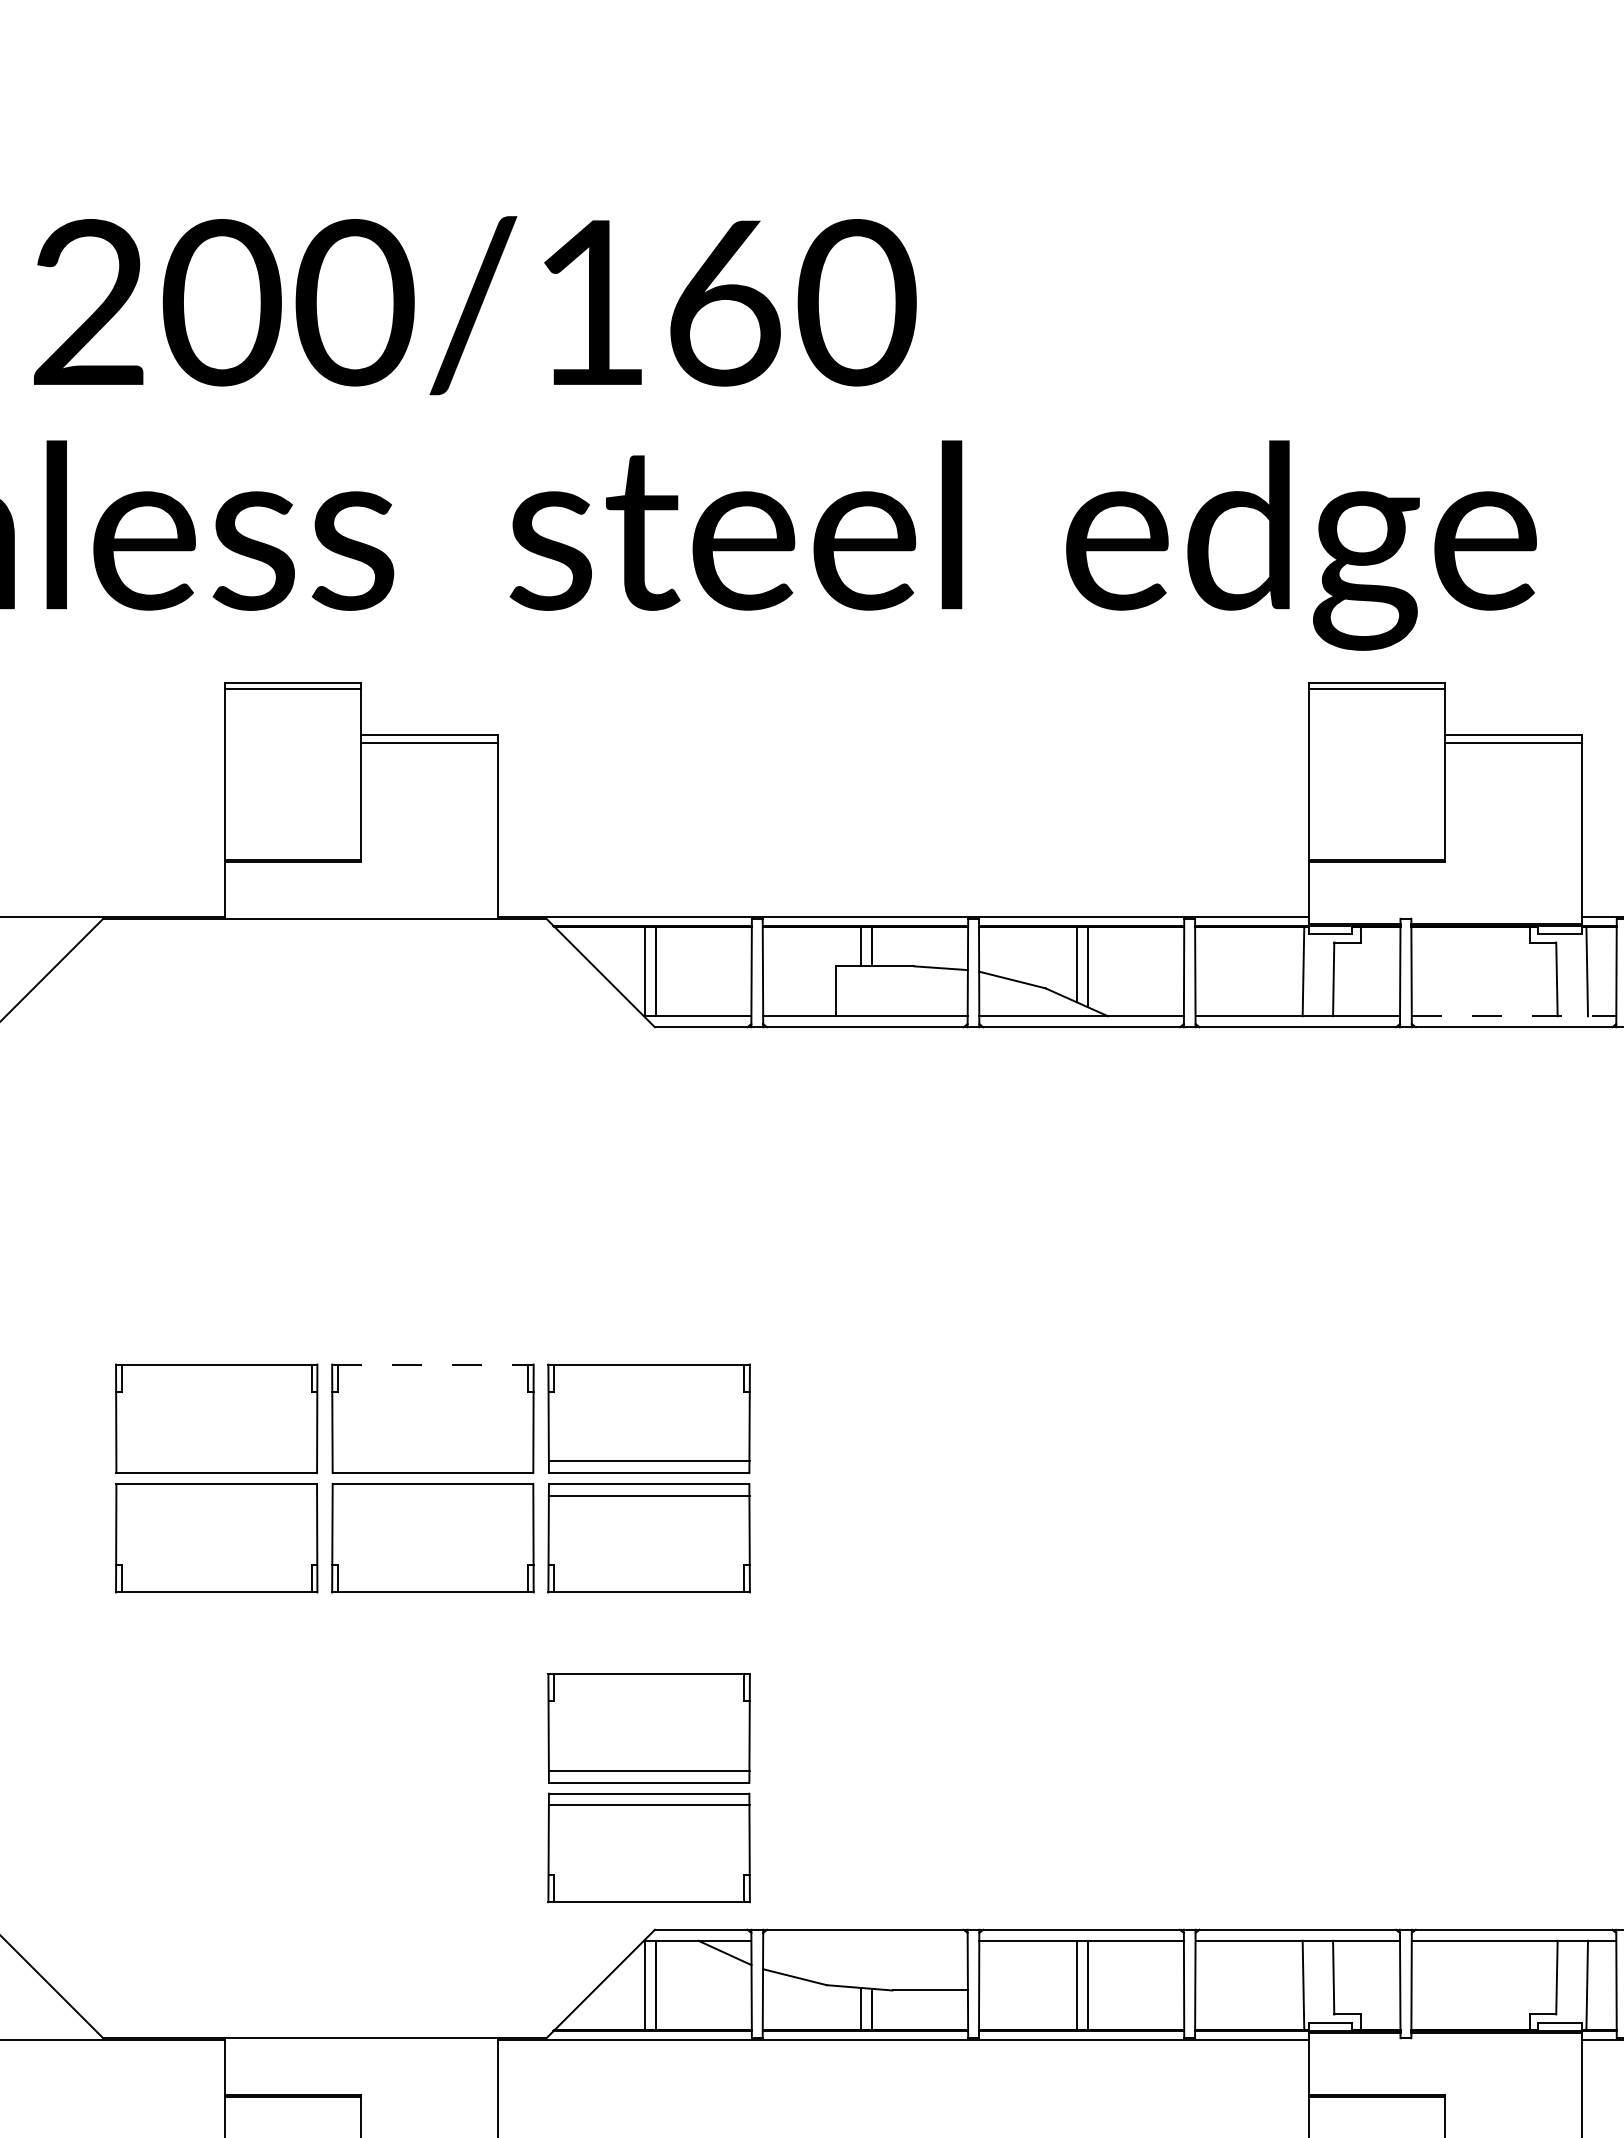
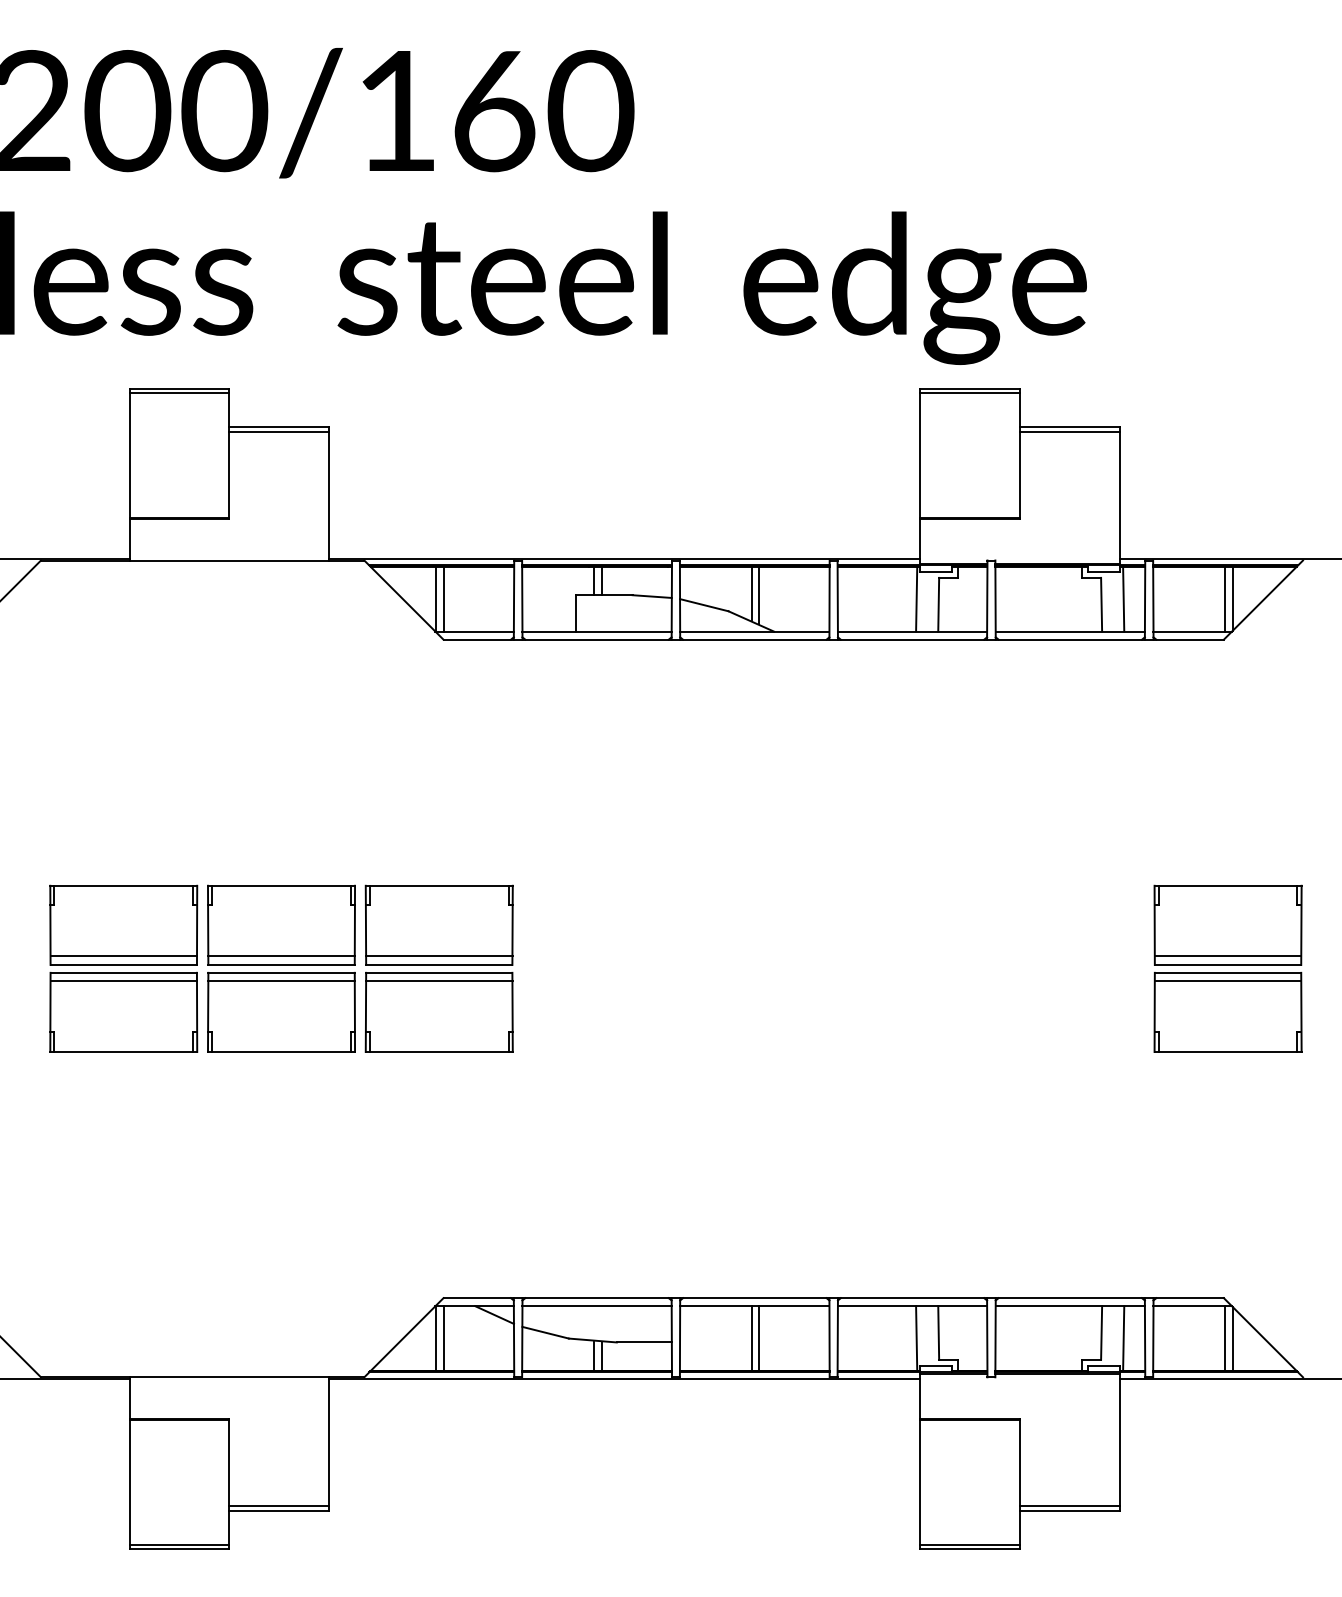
line: (1514, 1016) -> (1070, 631), dashed -> solid
line: (432, 1364) -> (281, 885), dashed -> solid
line: (216, 1461) -> (123, 956), added
line: (432, 1461) -> (281, 956), added
line: (216, 1495) -> (123, 981), added
line: (432, 1495) -> (281, 981), added
part: (648, 1787) -> (438, 1194), removed
line: (864, 1941) -> (596, 1306), added

